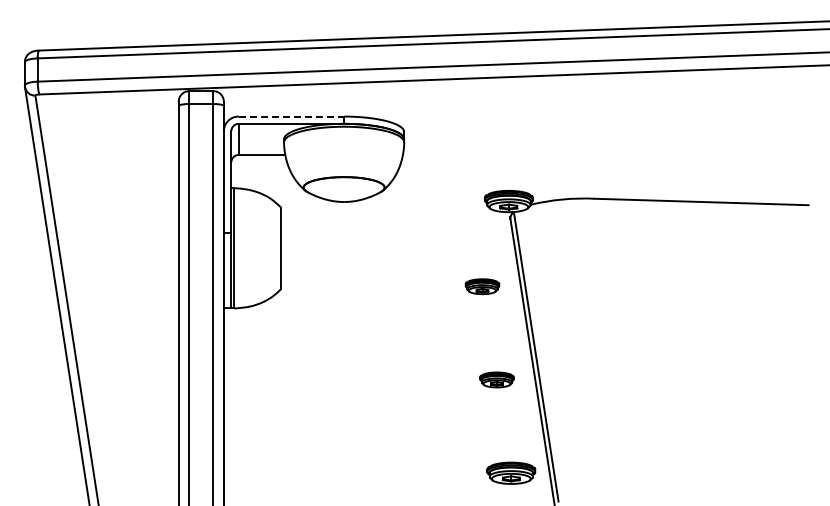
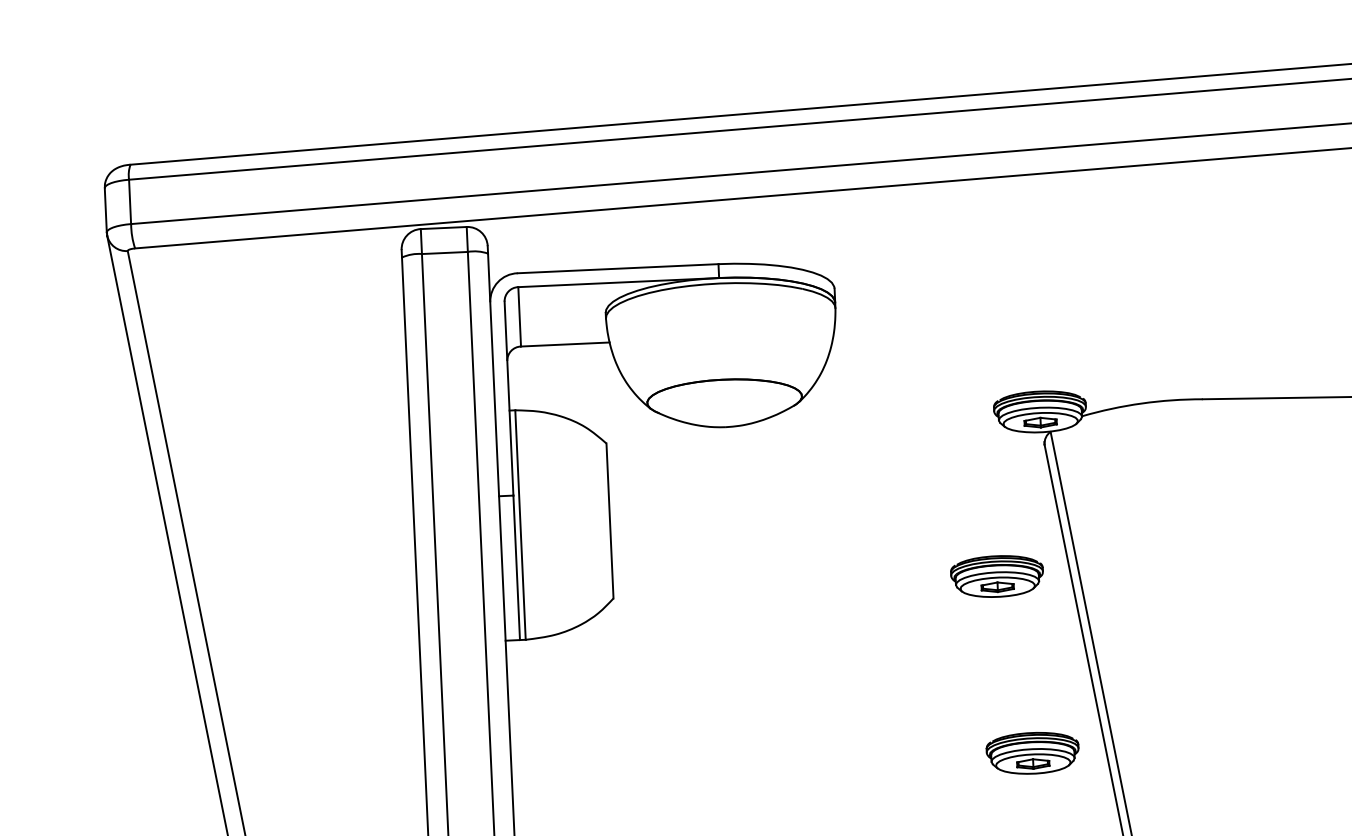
line: (291, 116) -> (618, 268), dashed -> solid
part: (482, 286) -> (997, 576), size x1.43
part: (496, 379) -> (1031, 752), size x1.43

